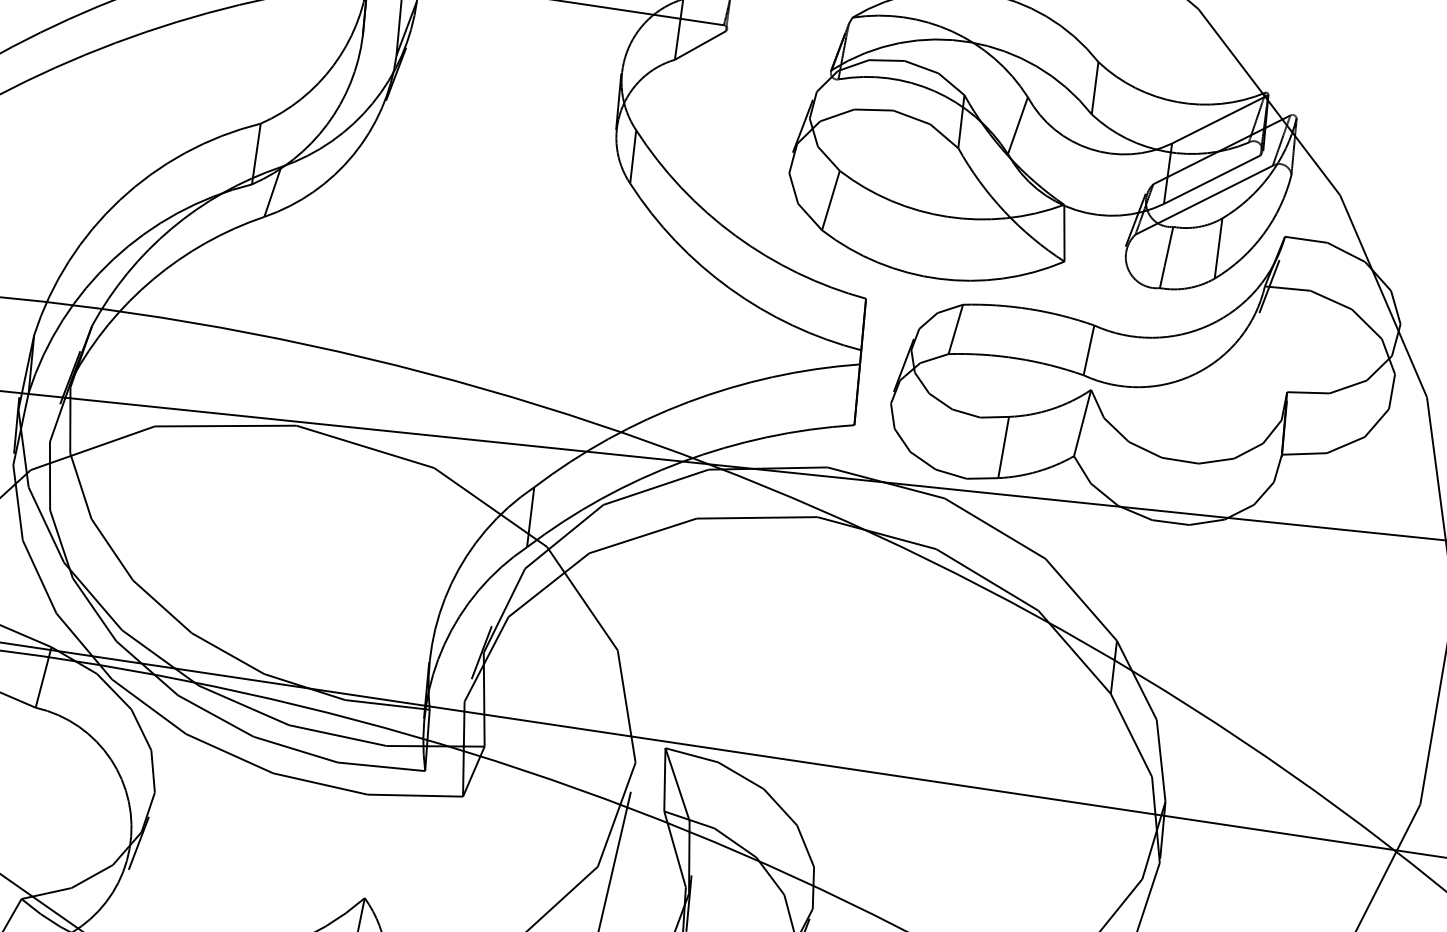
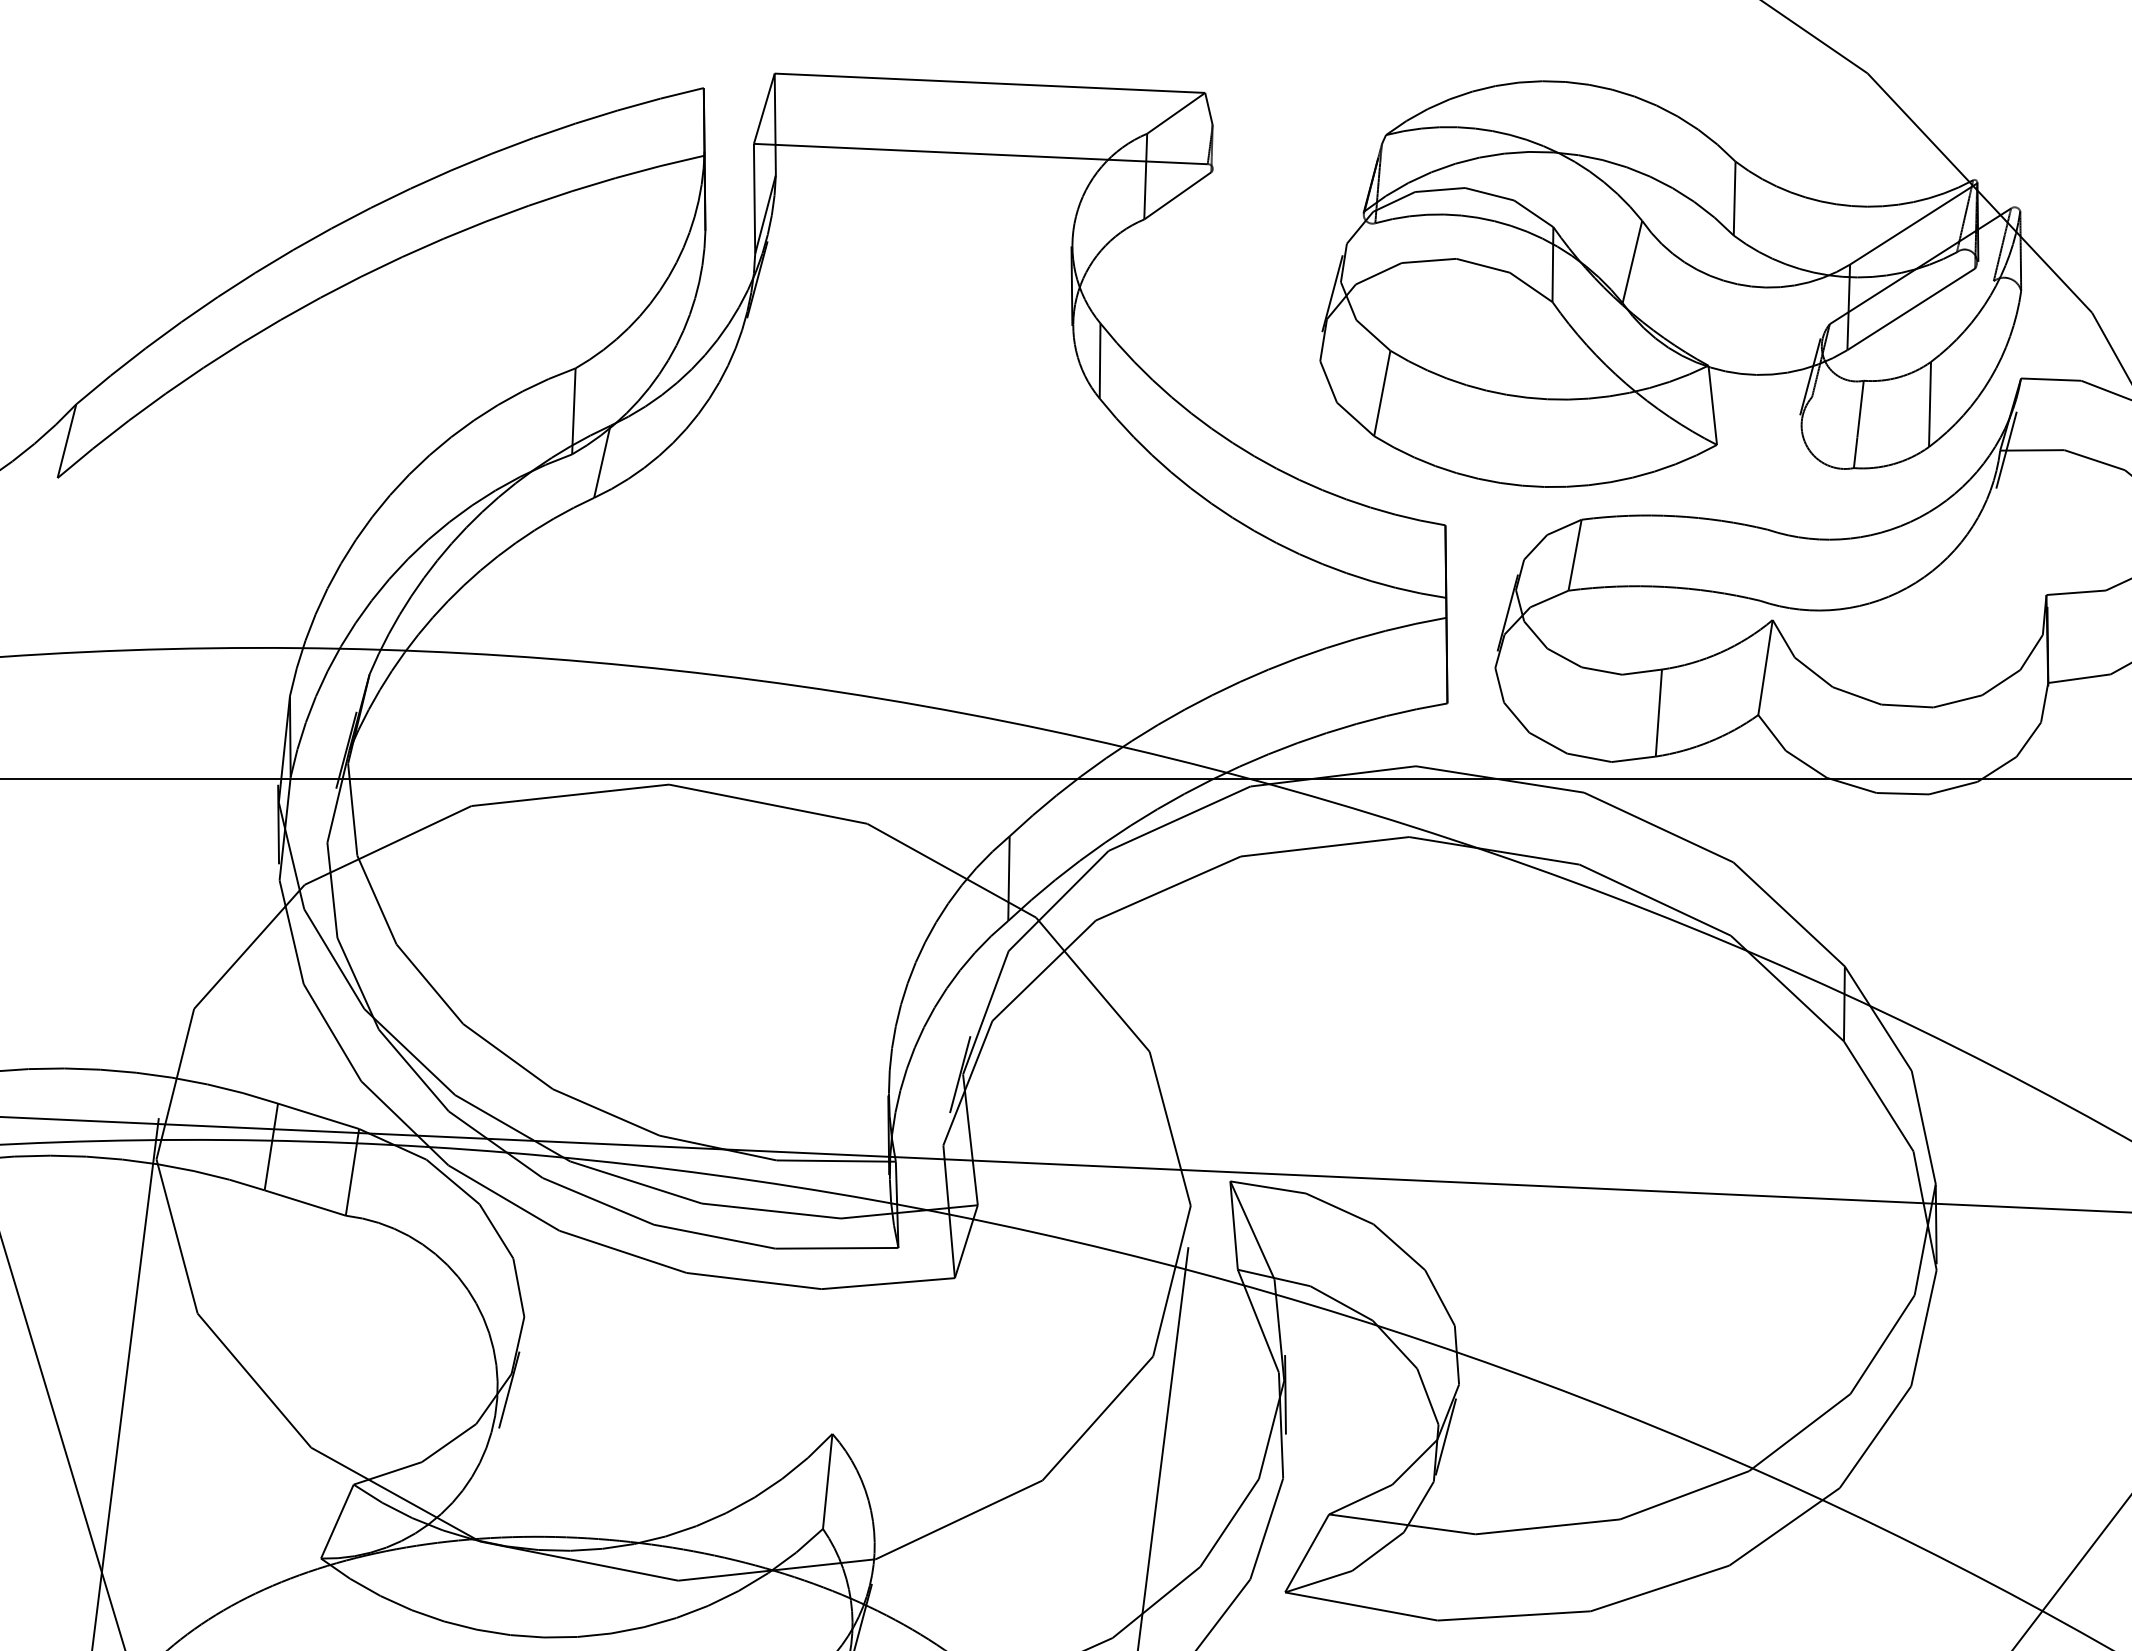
line: (1203, 200) -> (1902, 339), removed
line: (1088, 349) -> (1763, 564), removed

